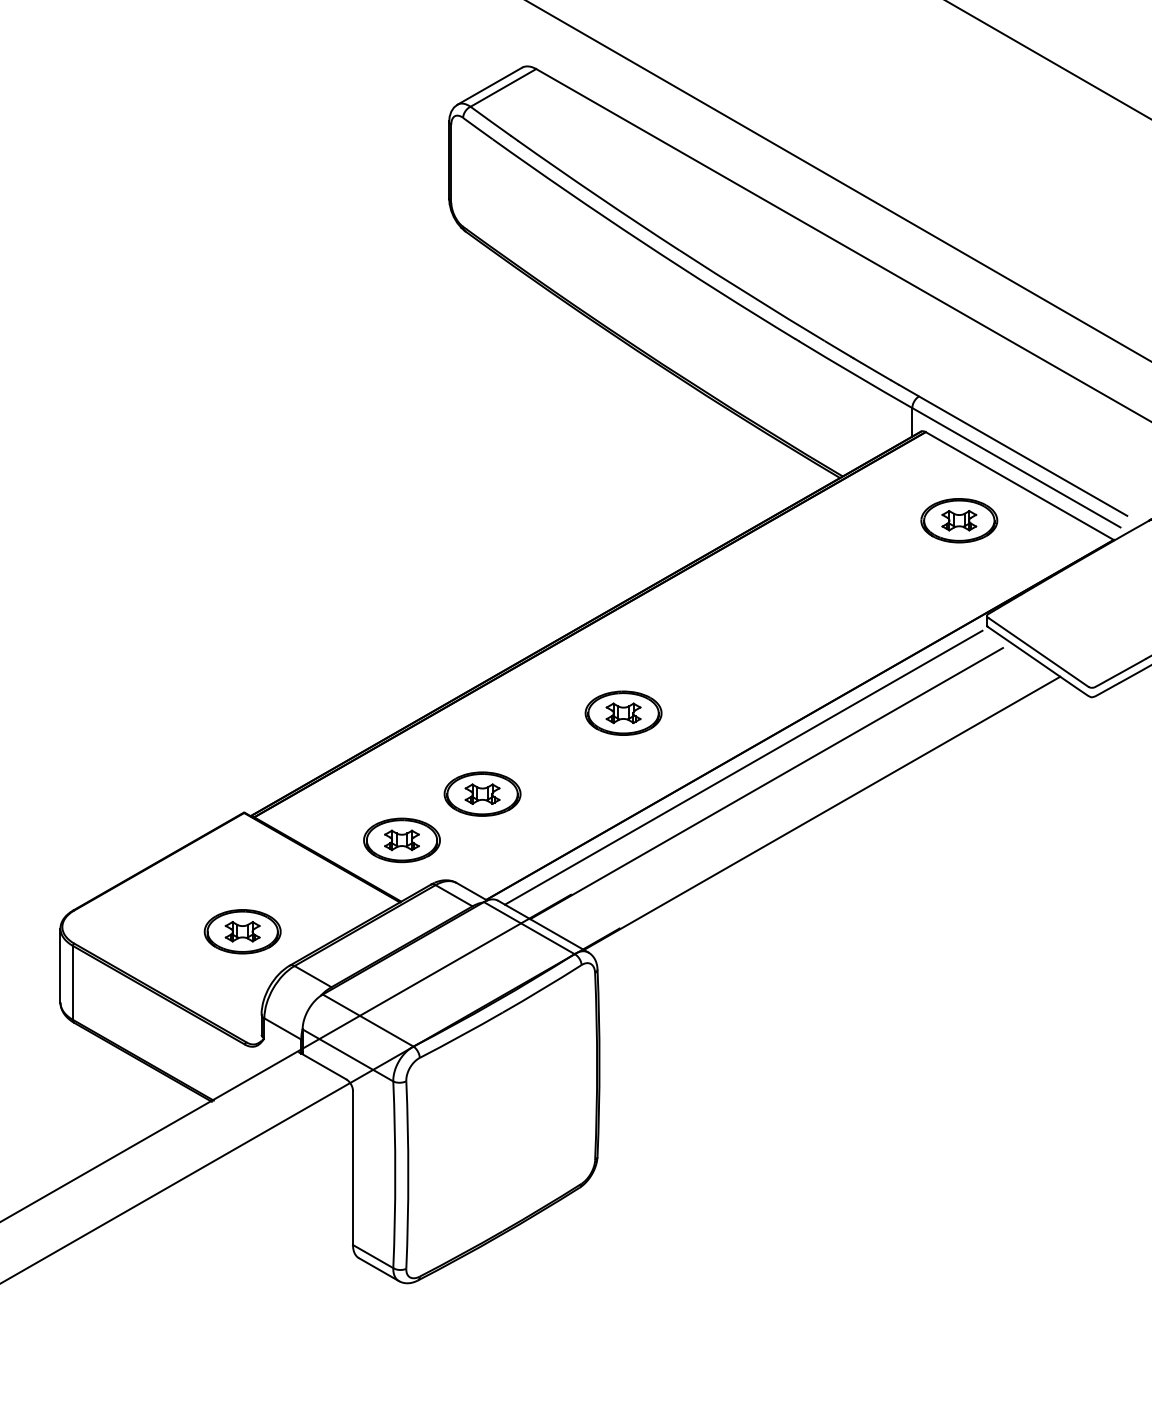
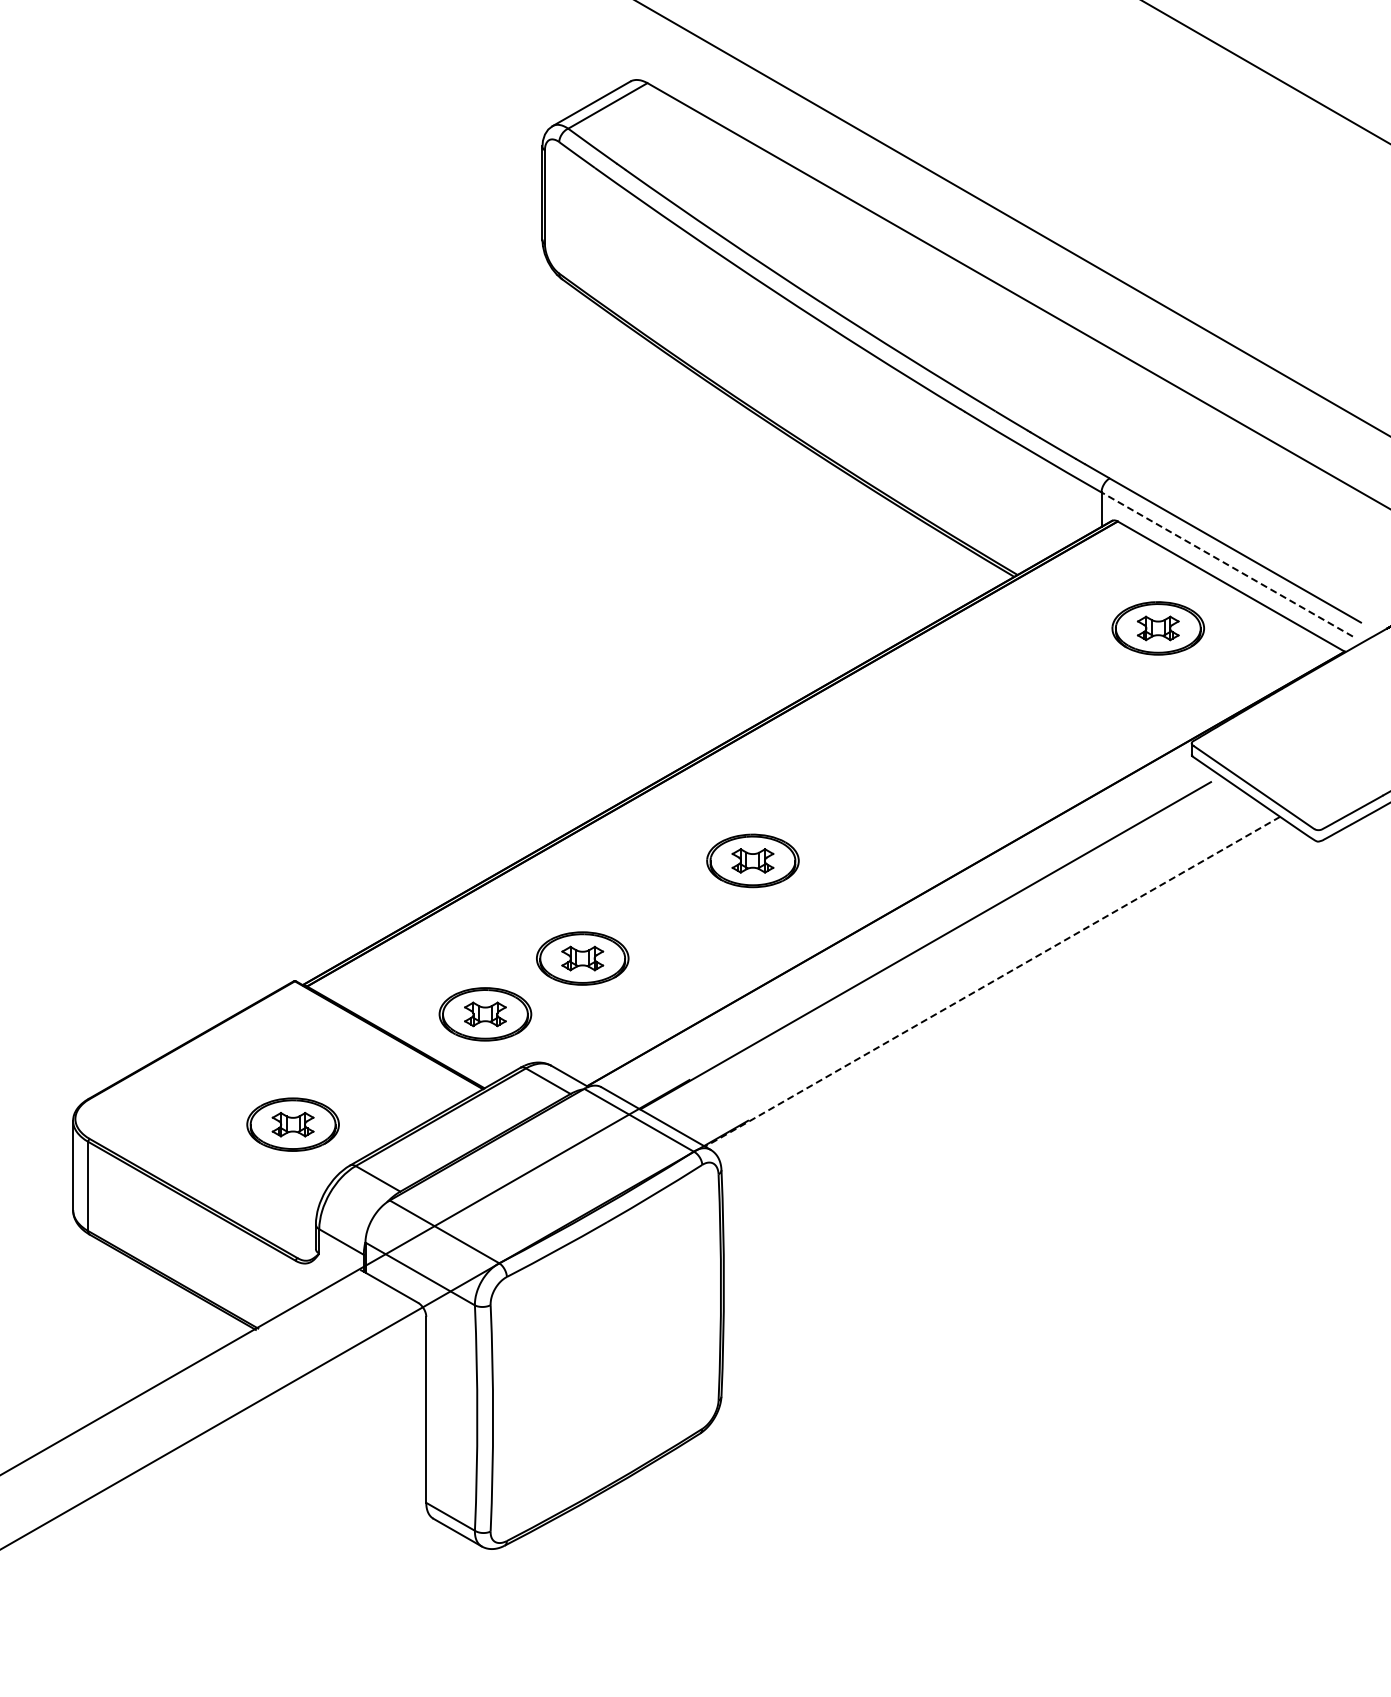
line: (1016, 467) -> (1227, 564), solid -> dashed
line: (743, 767) -> (897, 926), removed
line: (822, 813) -> (992, 982), solid -> dashed

